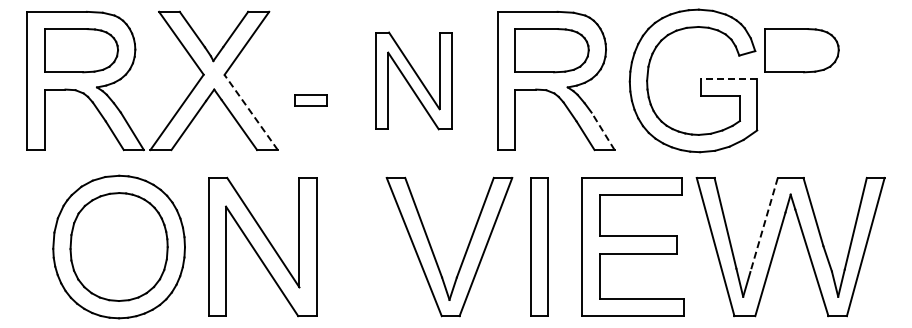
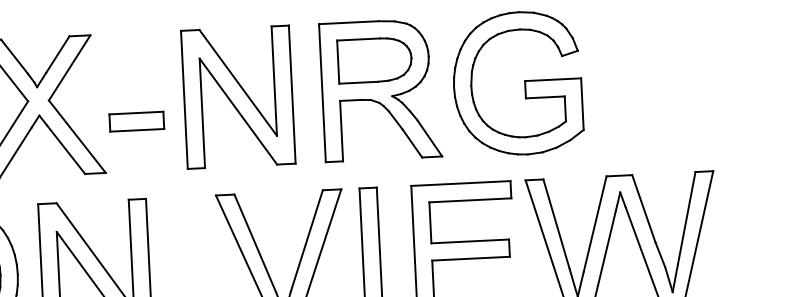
part: (801, 50) -> (623, 47), removed
line: (728, 78) -> (552, 79), dashed -> solid
part: (413, 80) -> (237, 96), size x1.43
part: (310, 100) -> (136, 121), size x1.67
line: (250, 112) -> (76, 136), dashed -> solid
line: (603, 131) -> (430, 138), dashed -> solid
line: (764, 224) -> (595, 223), dashed -> solid

